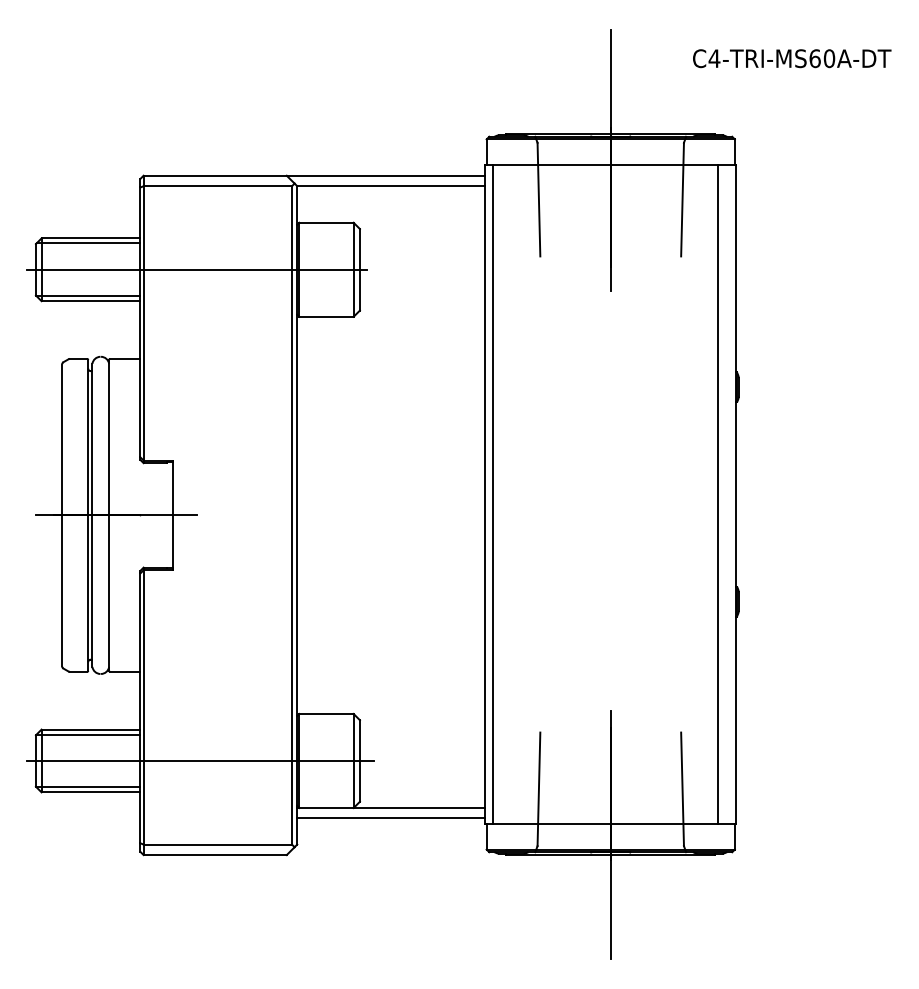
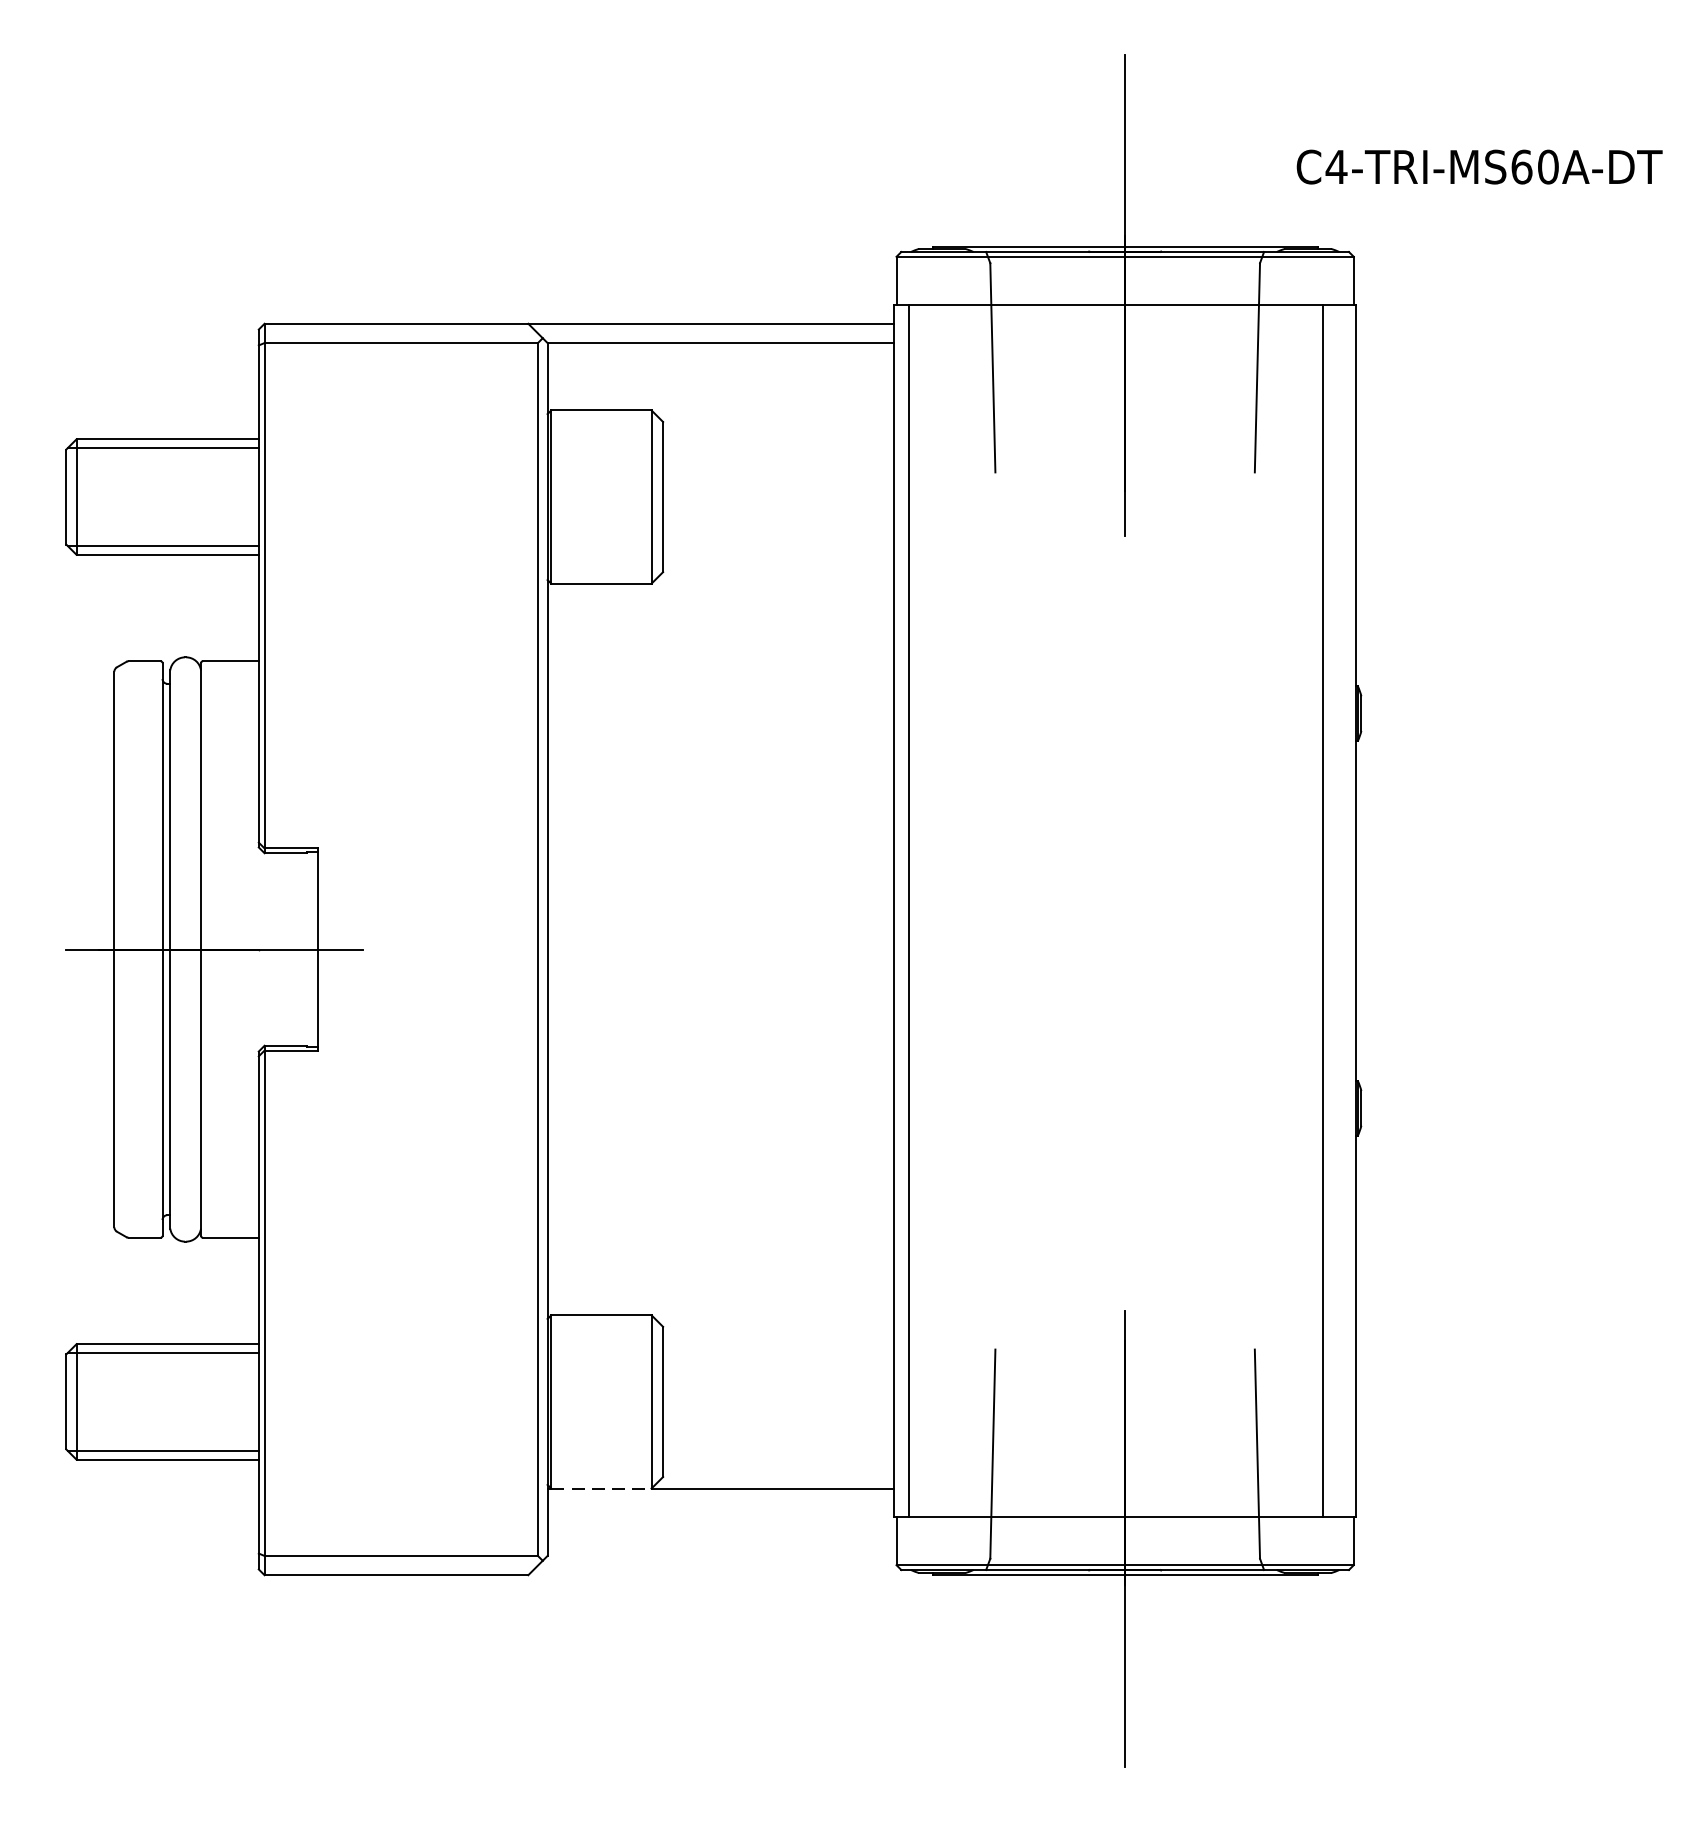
text: (792, 58) -> (1480, 166), moved
line: (197, 269) -> (363, 496), removed
line: (200, 760) -> (369, 1401), removed
line: (326, 808) -> (601, 1489), solid -> dashed
line: (391, 818) -> (721, 1507), removed

